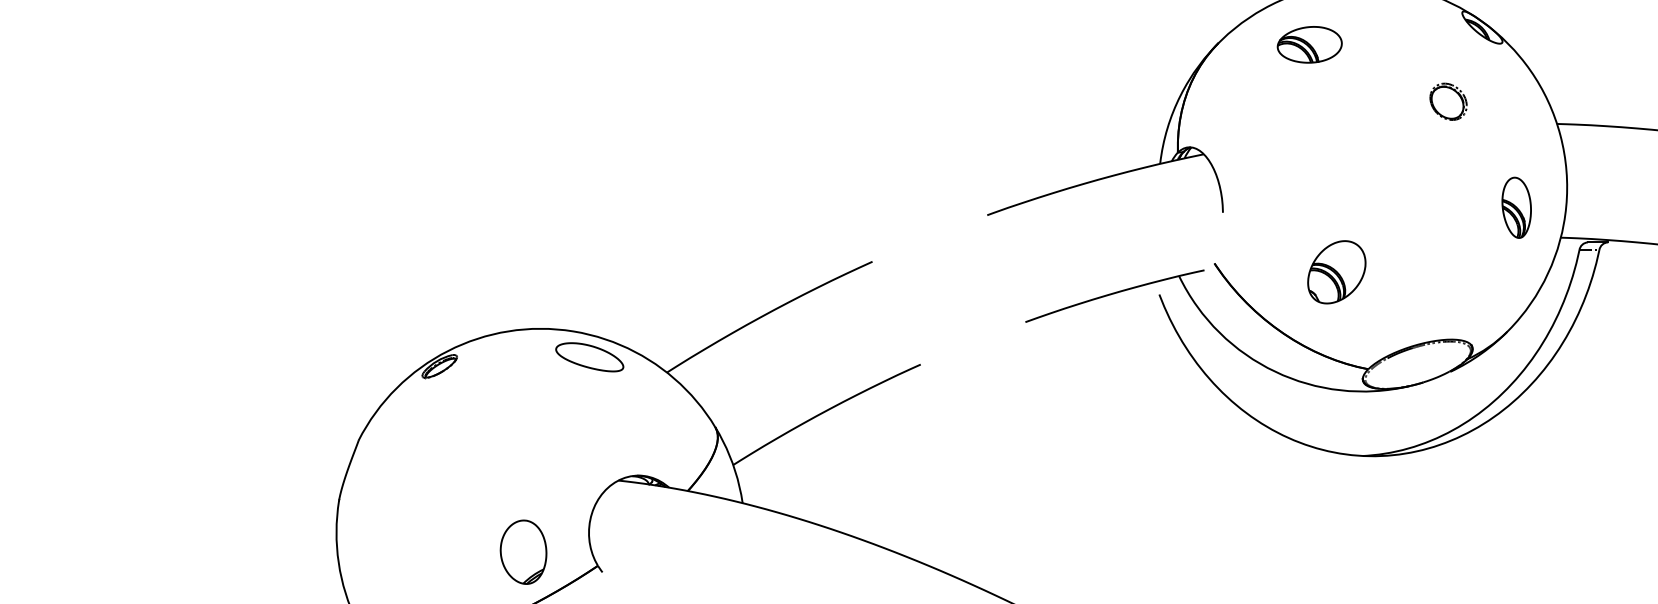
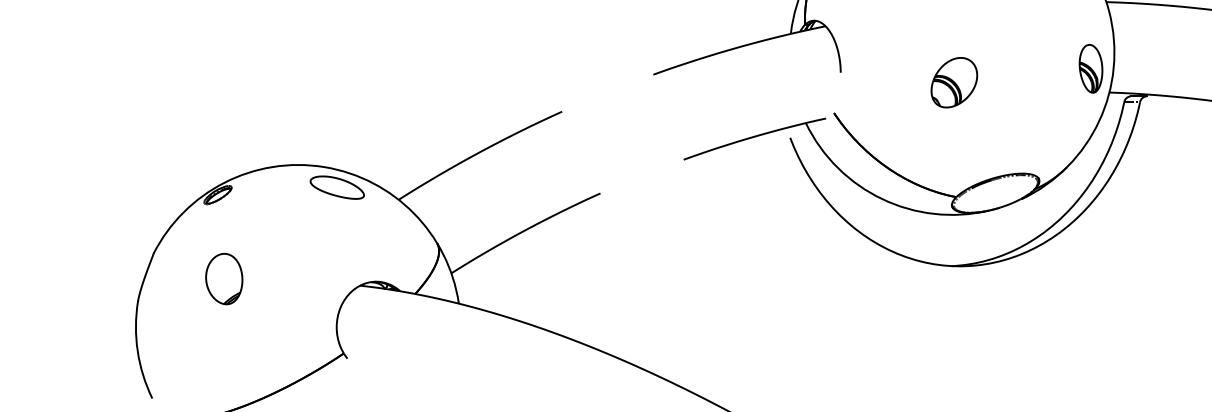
part: (1516, 207) -> (1090, 68), moved
part: (1336, 272) -> (954, 82), moved
part: (523, 551) -> (224, 278), moved

